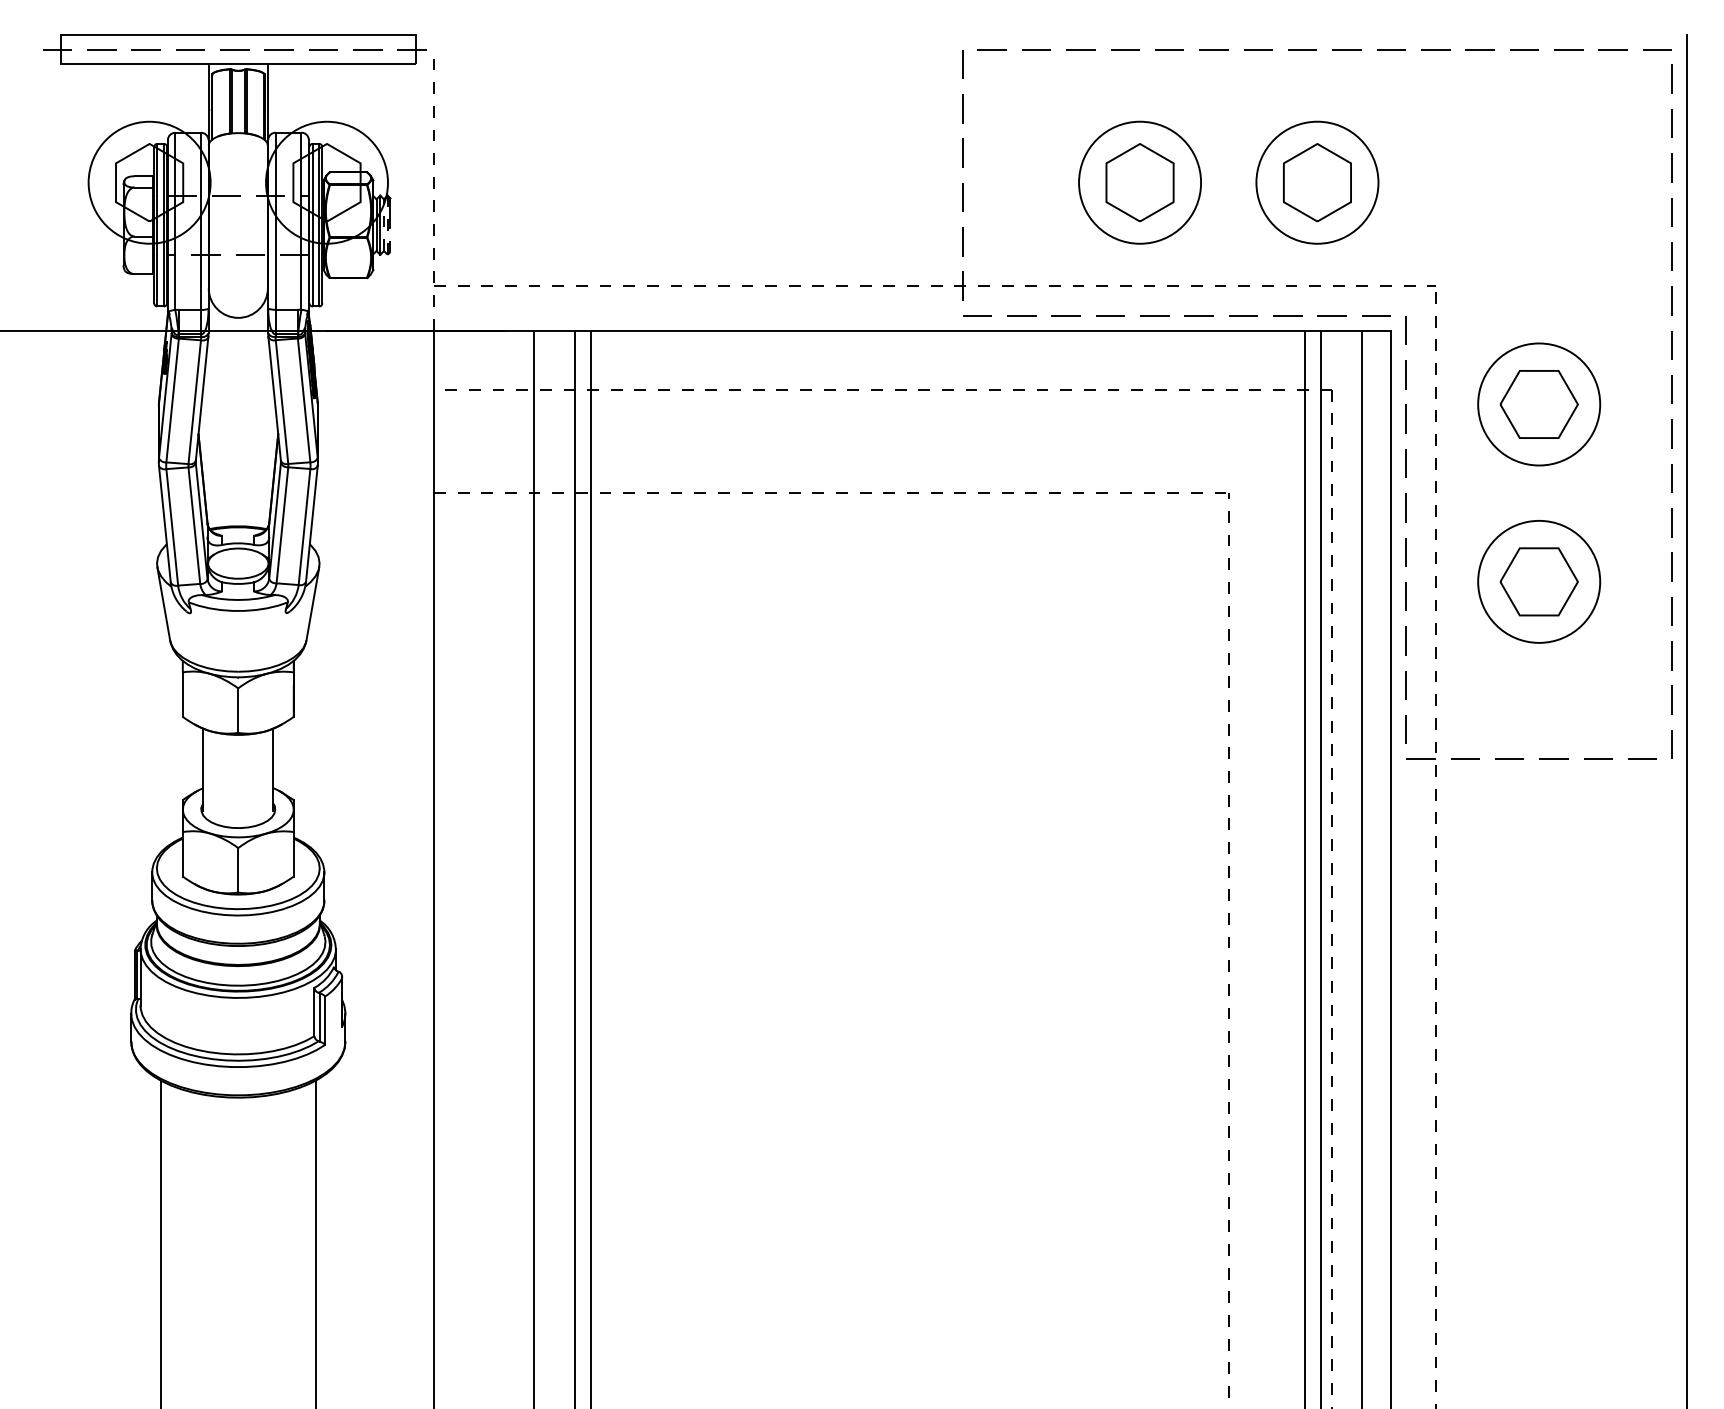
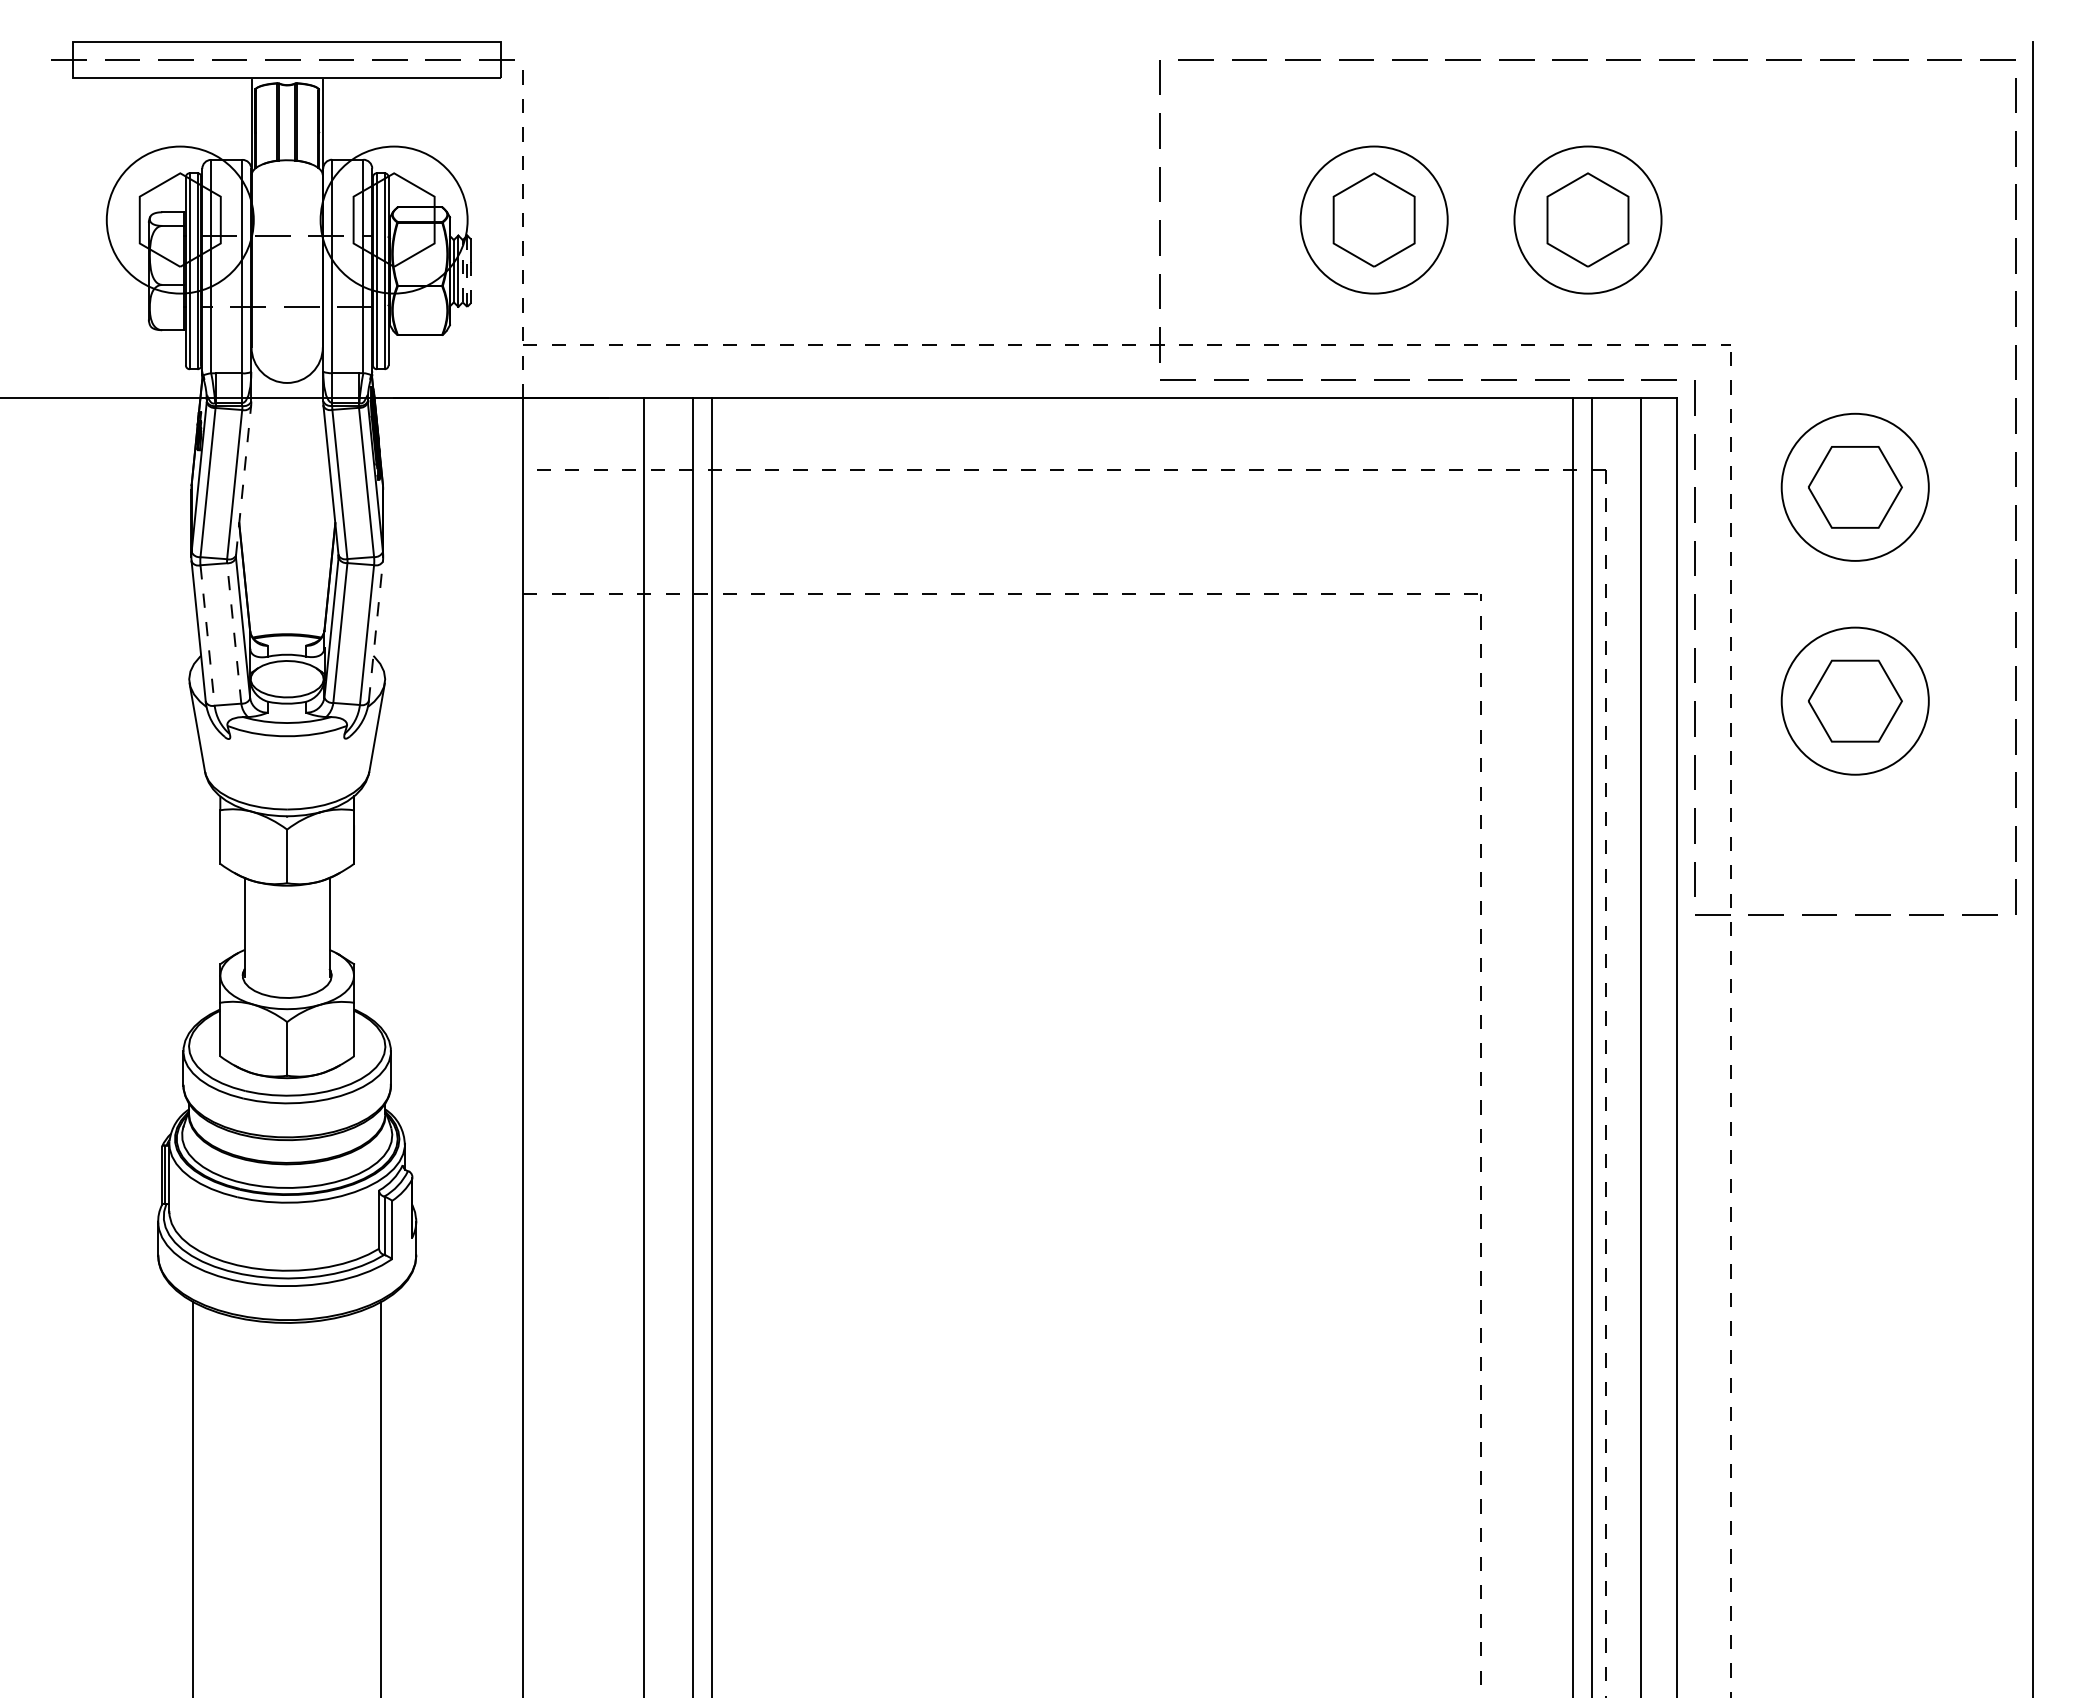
line: (202, 399) -> (243, 481), solid -> dashed
line: (311, 524) -> (375, 631), solid -> dashed
line: (194, 525) -> (234, 633), solid -> dashed
line: (172, 527) -> (207, 635), solid -> dashed

